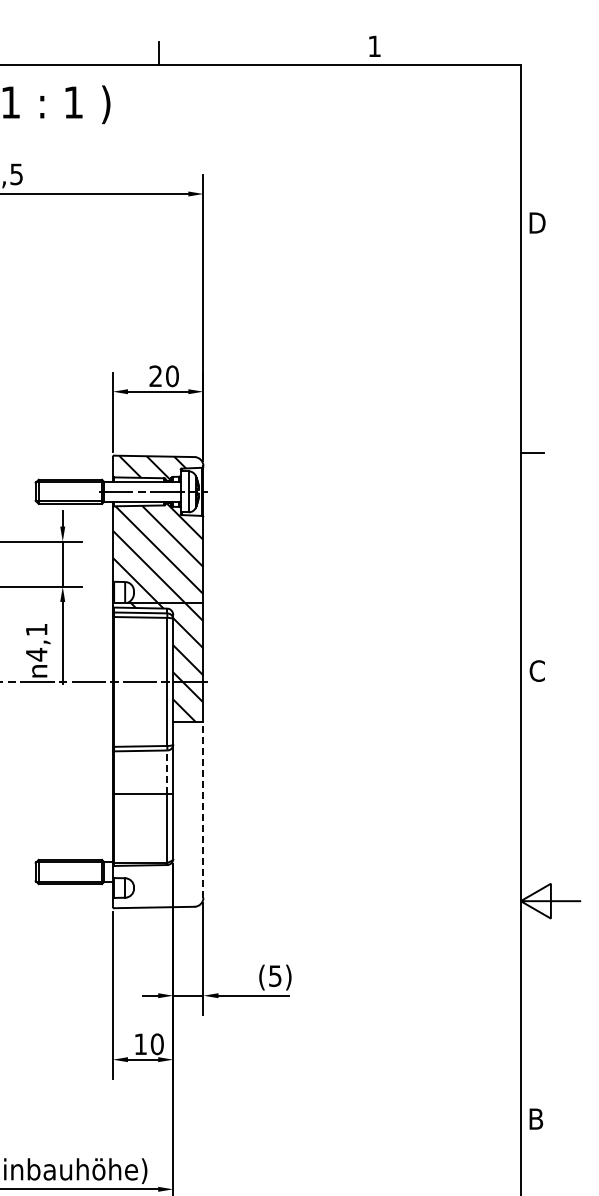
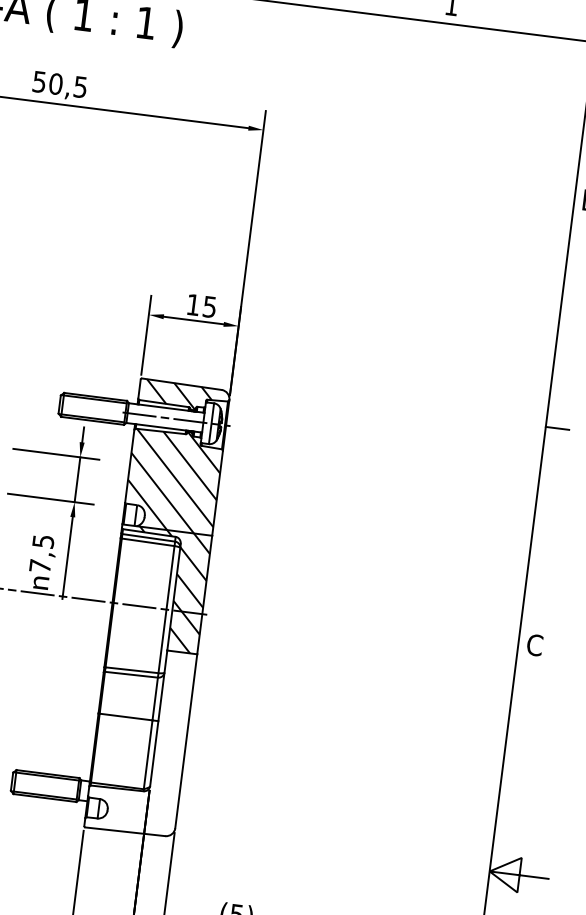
text: (163, 376) -> (200, 306), 20 -> 15
text: (36, 642) -> (41, 554), 4,1 -> 7,5
line: (167, 772) -> (155, 699), dashed -> solid
line: (203, 810) -> (186, 741), dashed -> solid

